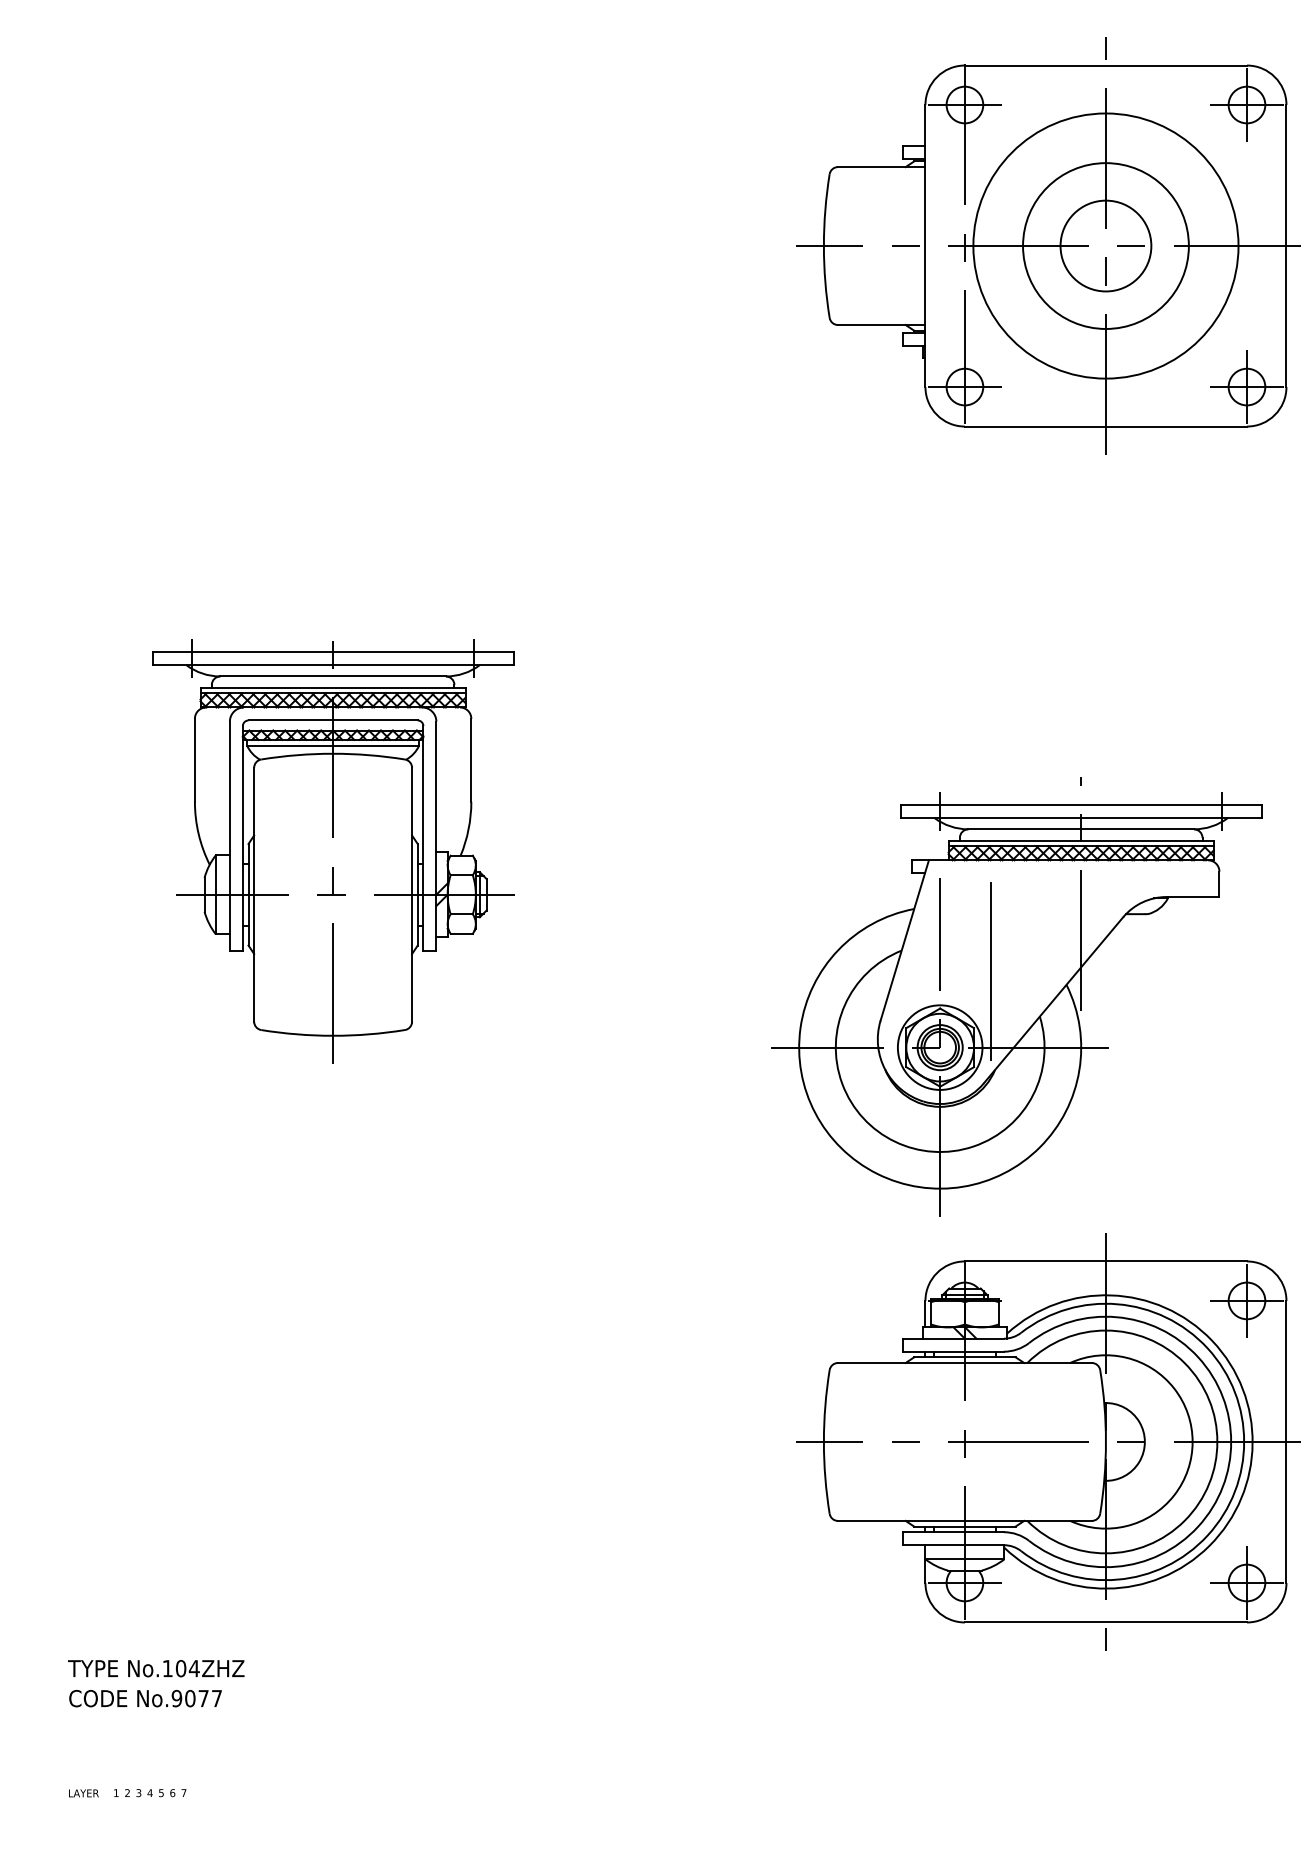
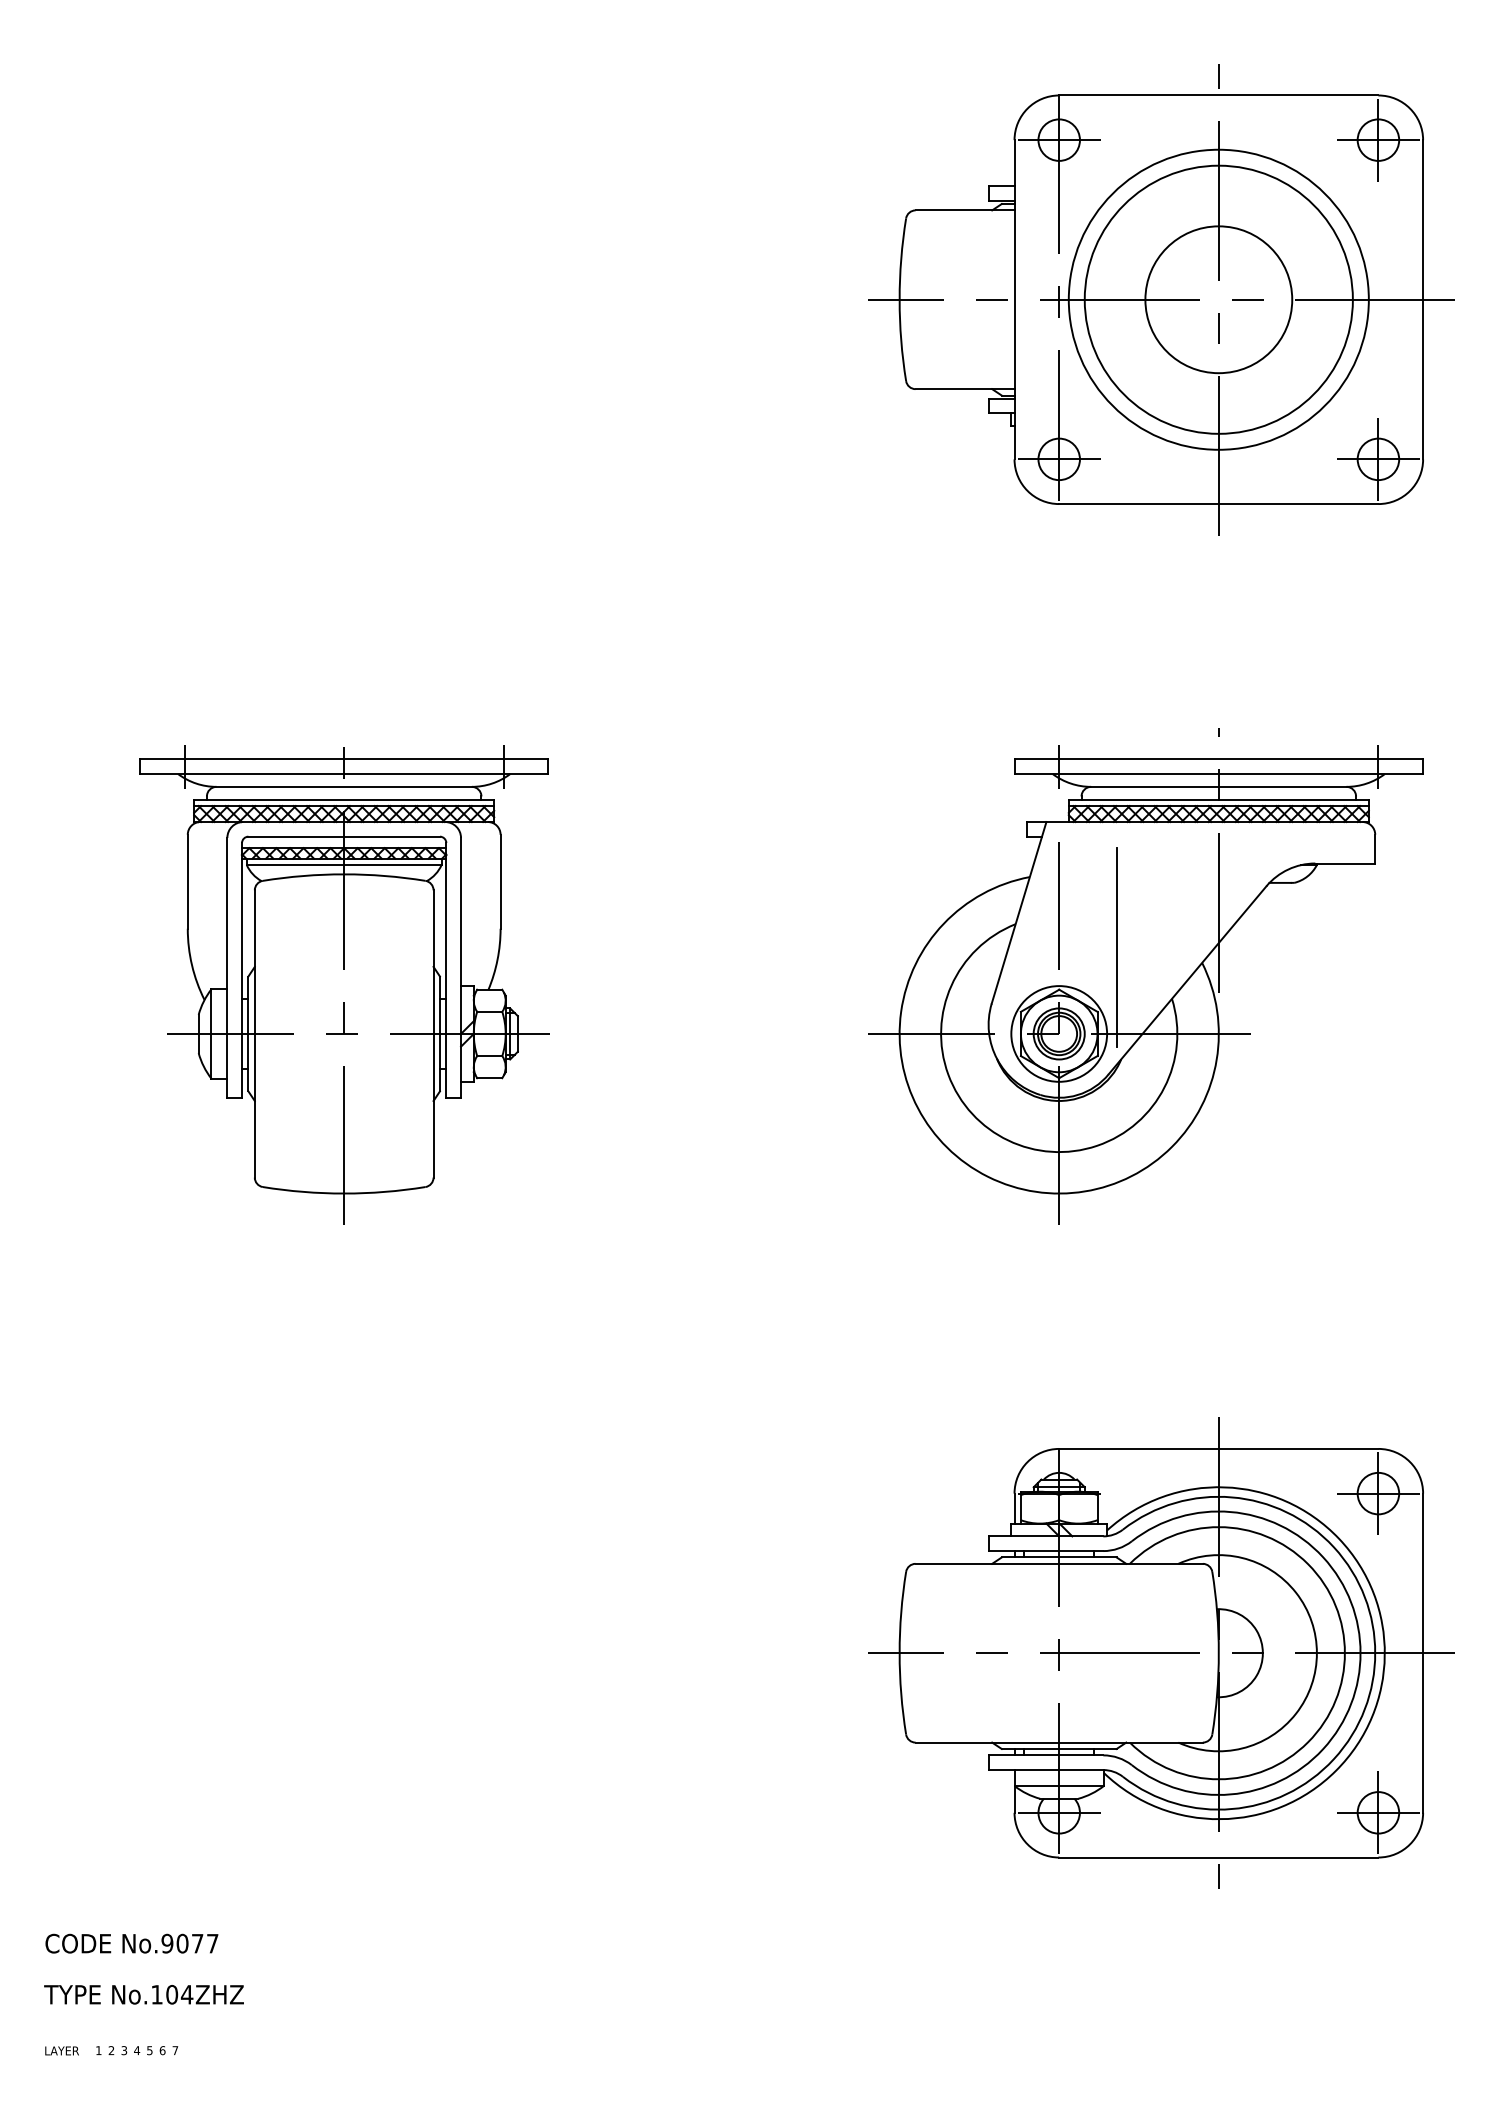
circle: (1105, 245) -> (1218, 299), size x1.43
circle: (1105, 245) -> (1218, 299), size x1.43
part: (1016, 996) -> (1145, 976), moved
text: (155, 1668) -> (143, 1994), moved

